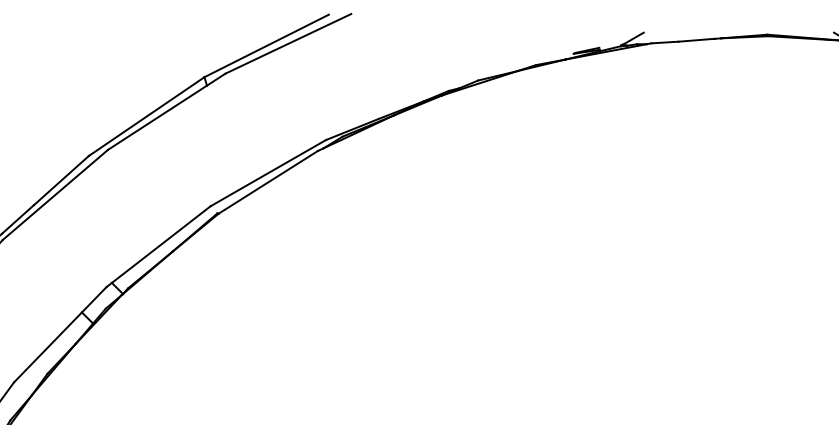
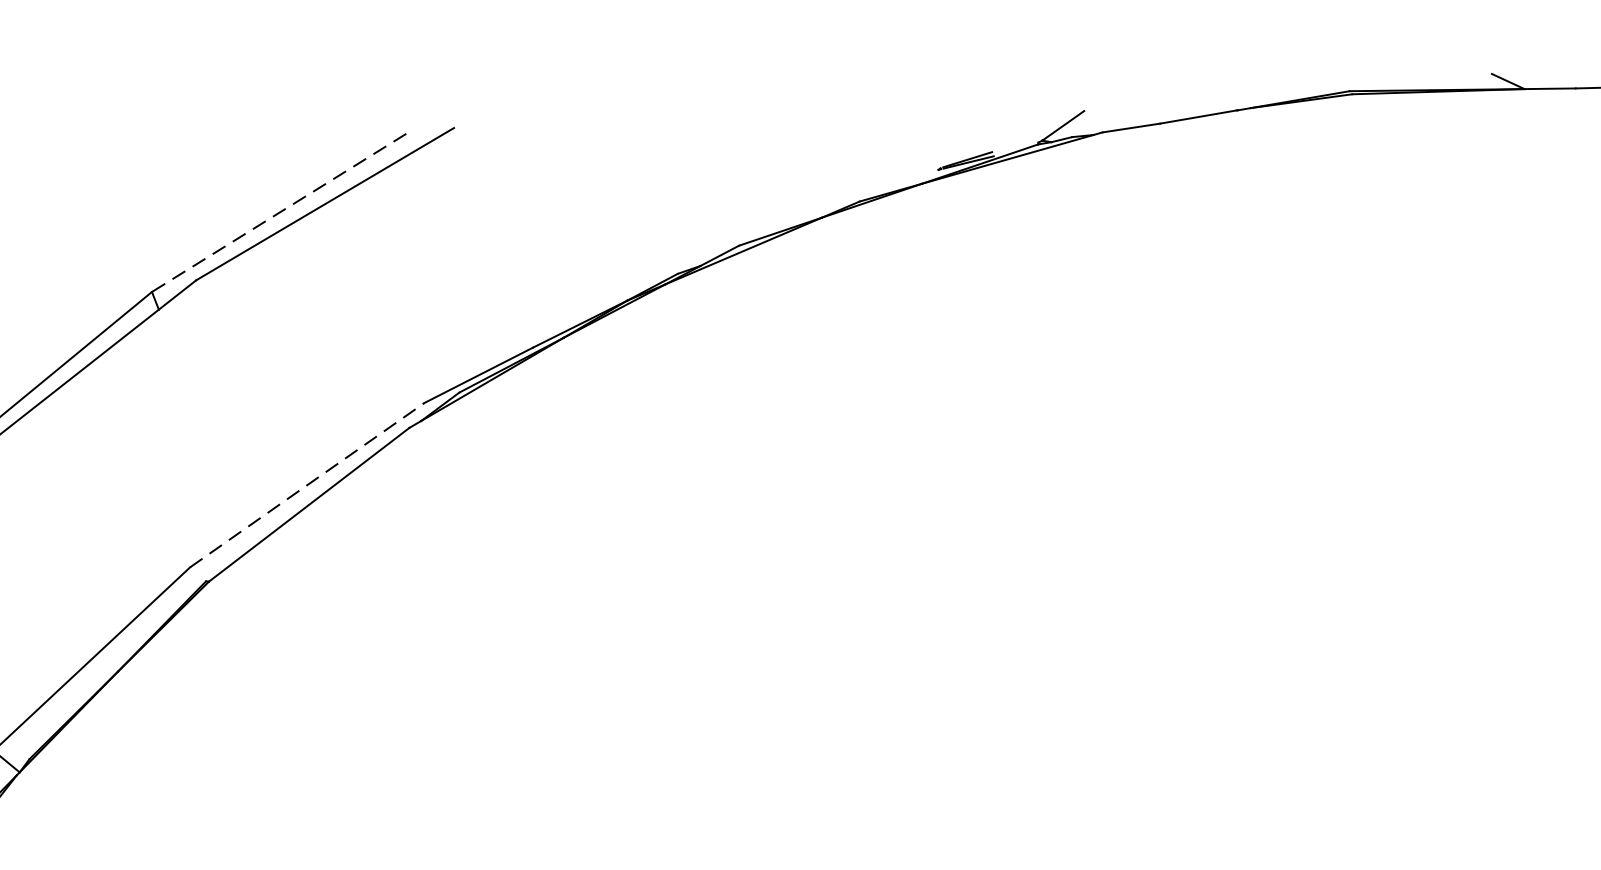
line: (266, 45) -> (278, 212), solid -> dashed
line: (268, 173) -> (307, 485), solid -> dashed

